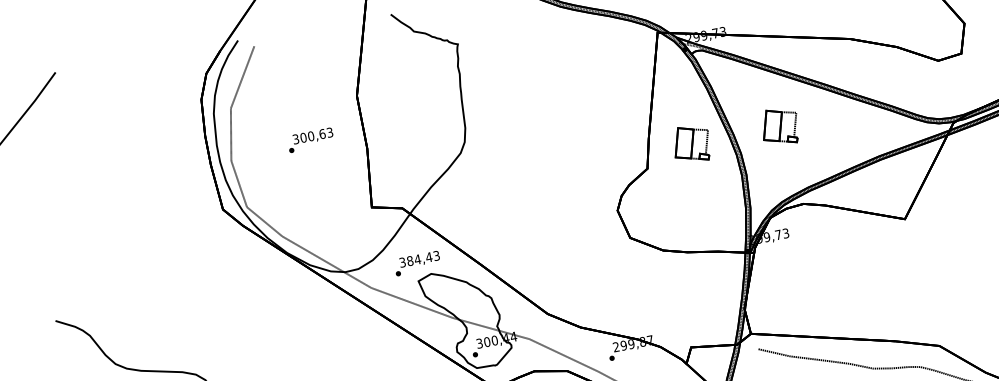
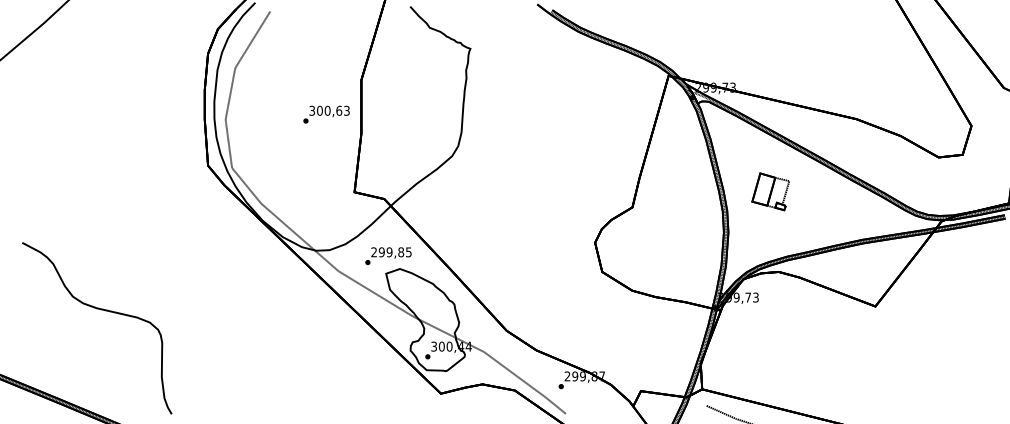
text: (310, 140) -> (326, 114), moved
part: (691, 143) -> (680, 191), removed
text: (419, 259) -> (391, 252), 384,43 -> 299,85

